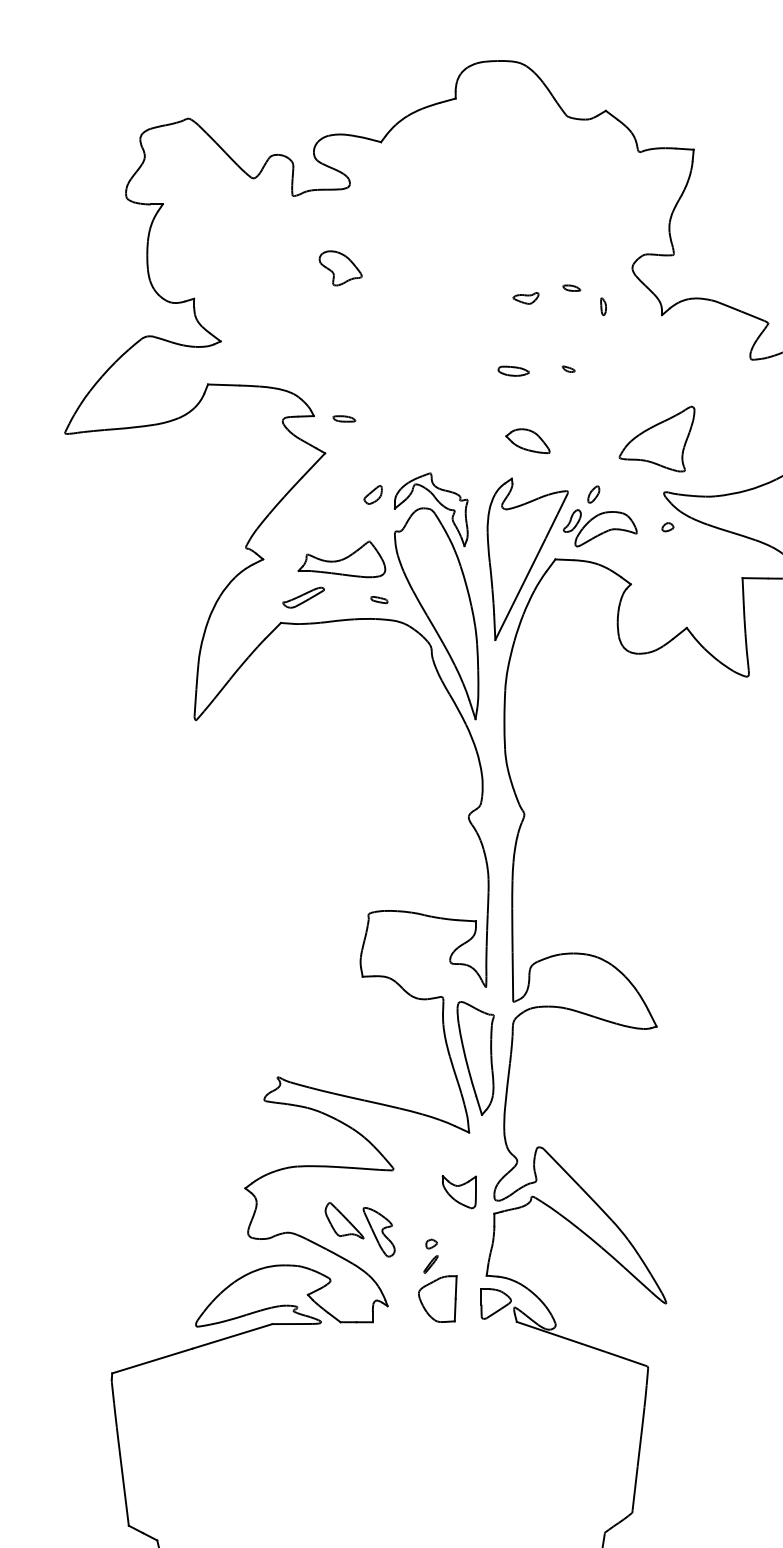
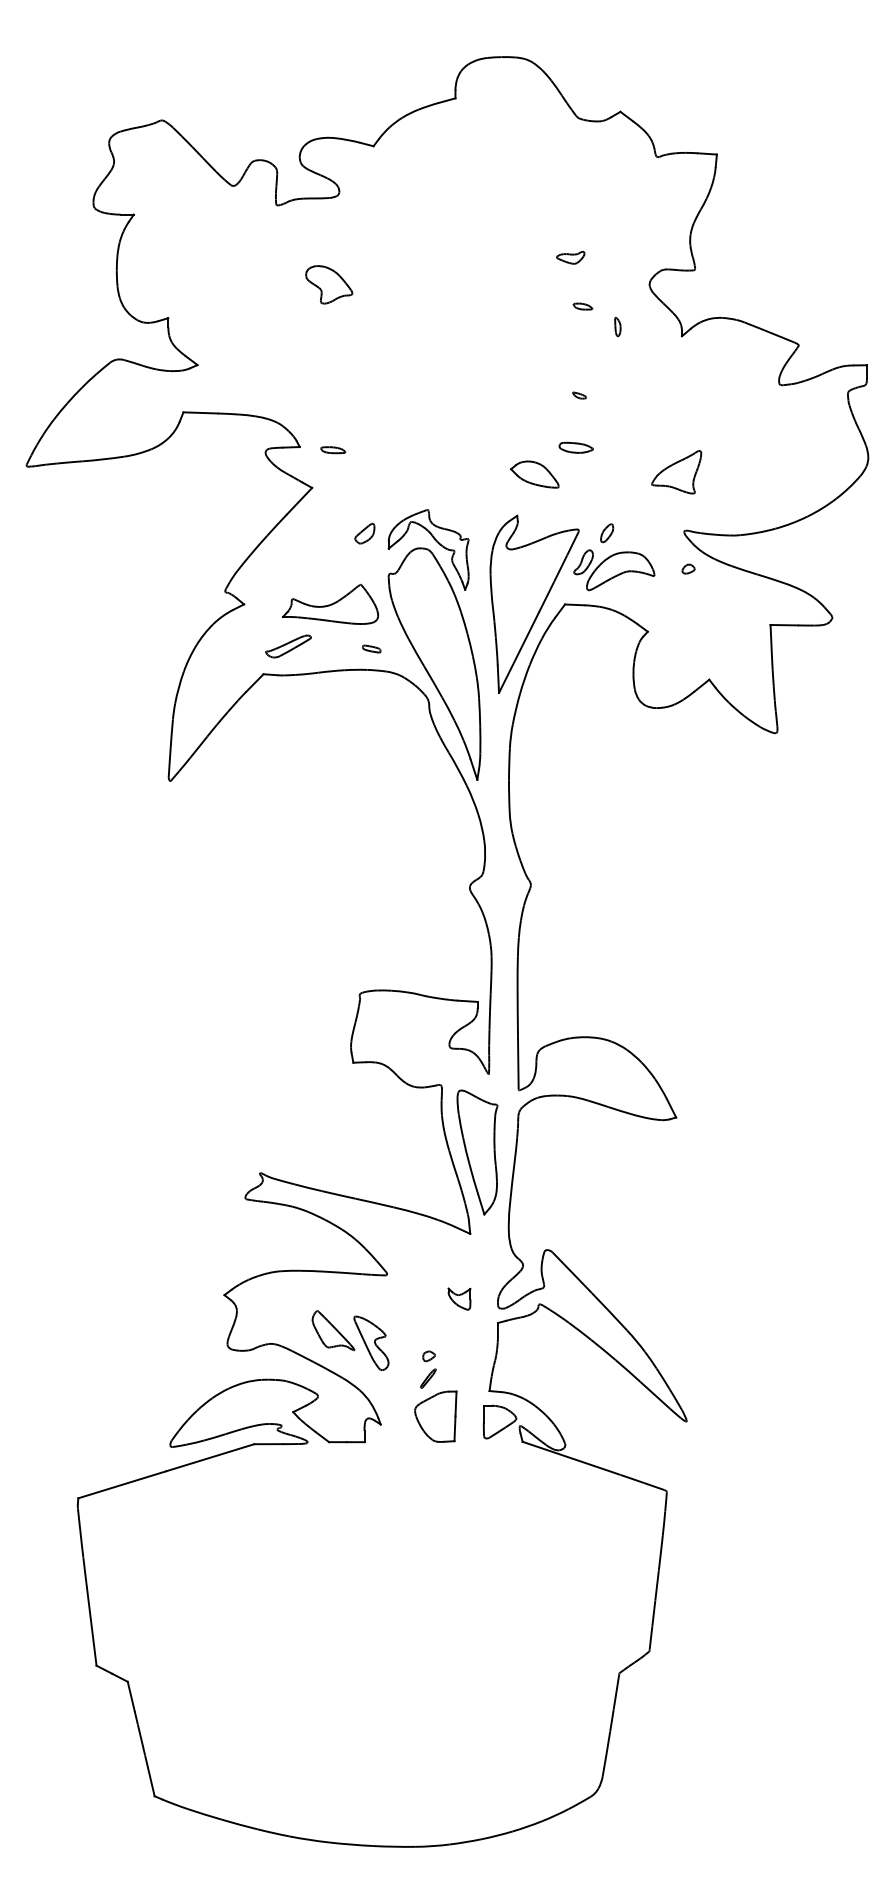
part: (525, 298) -> (570, 257), moved
part: (513, 370) -> (575, 447), moved
part: (656, 438) -> (676, 471), size x0.6
part: (459, 1191) -> (459, 1298), size x0.6

